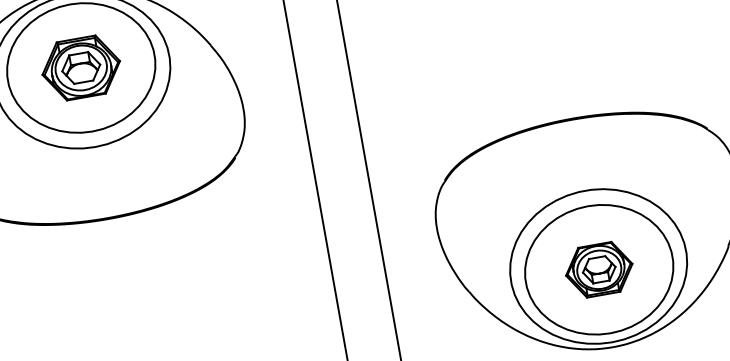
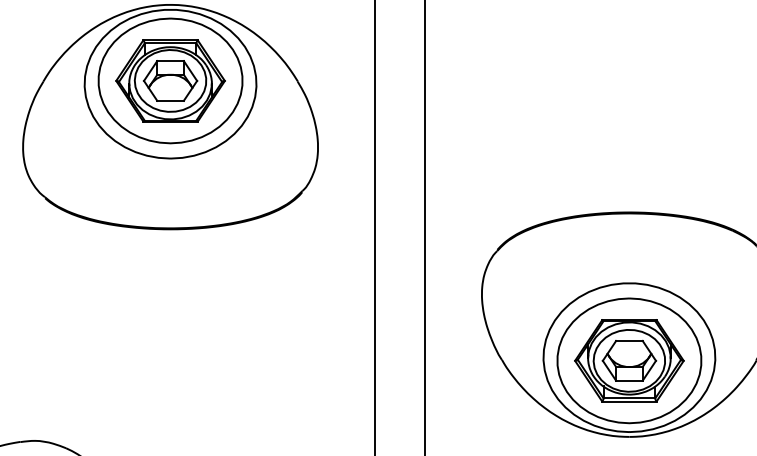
part: (81, 67) -> (170, 80), size x1.43
part: (599, 269) -> (629, 360), size x1.67

